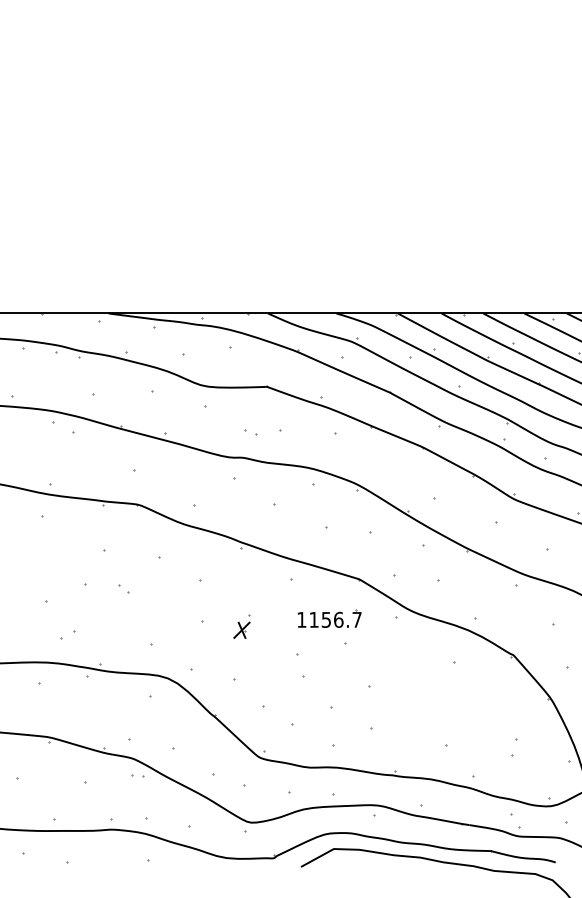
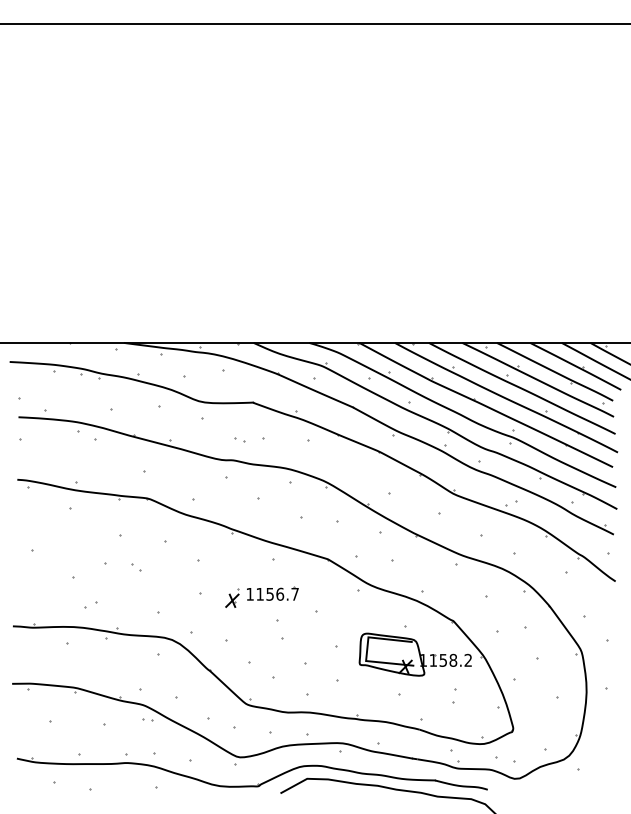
part: (329, 618) -> (272, 593), moved
part: (465, 696) -> (414, 654), added

